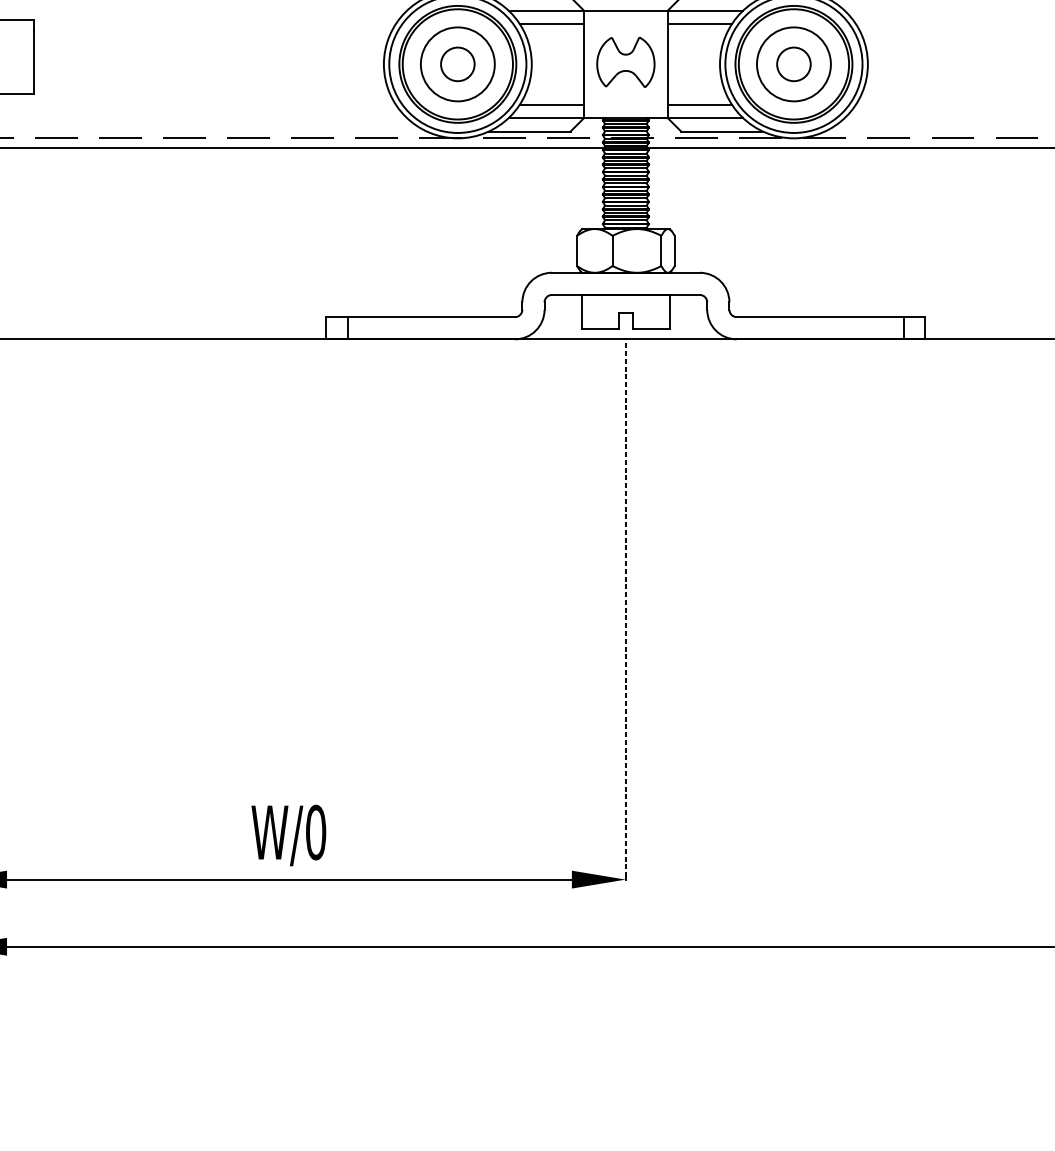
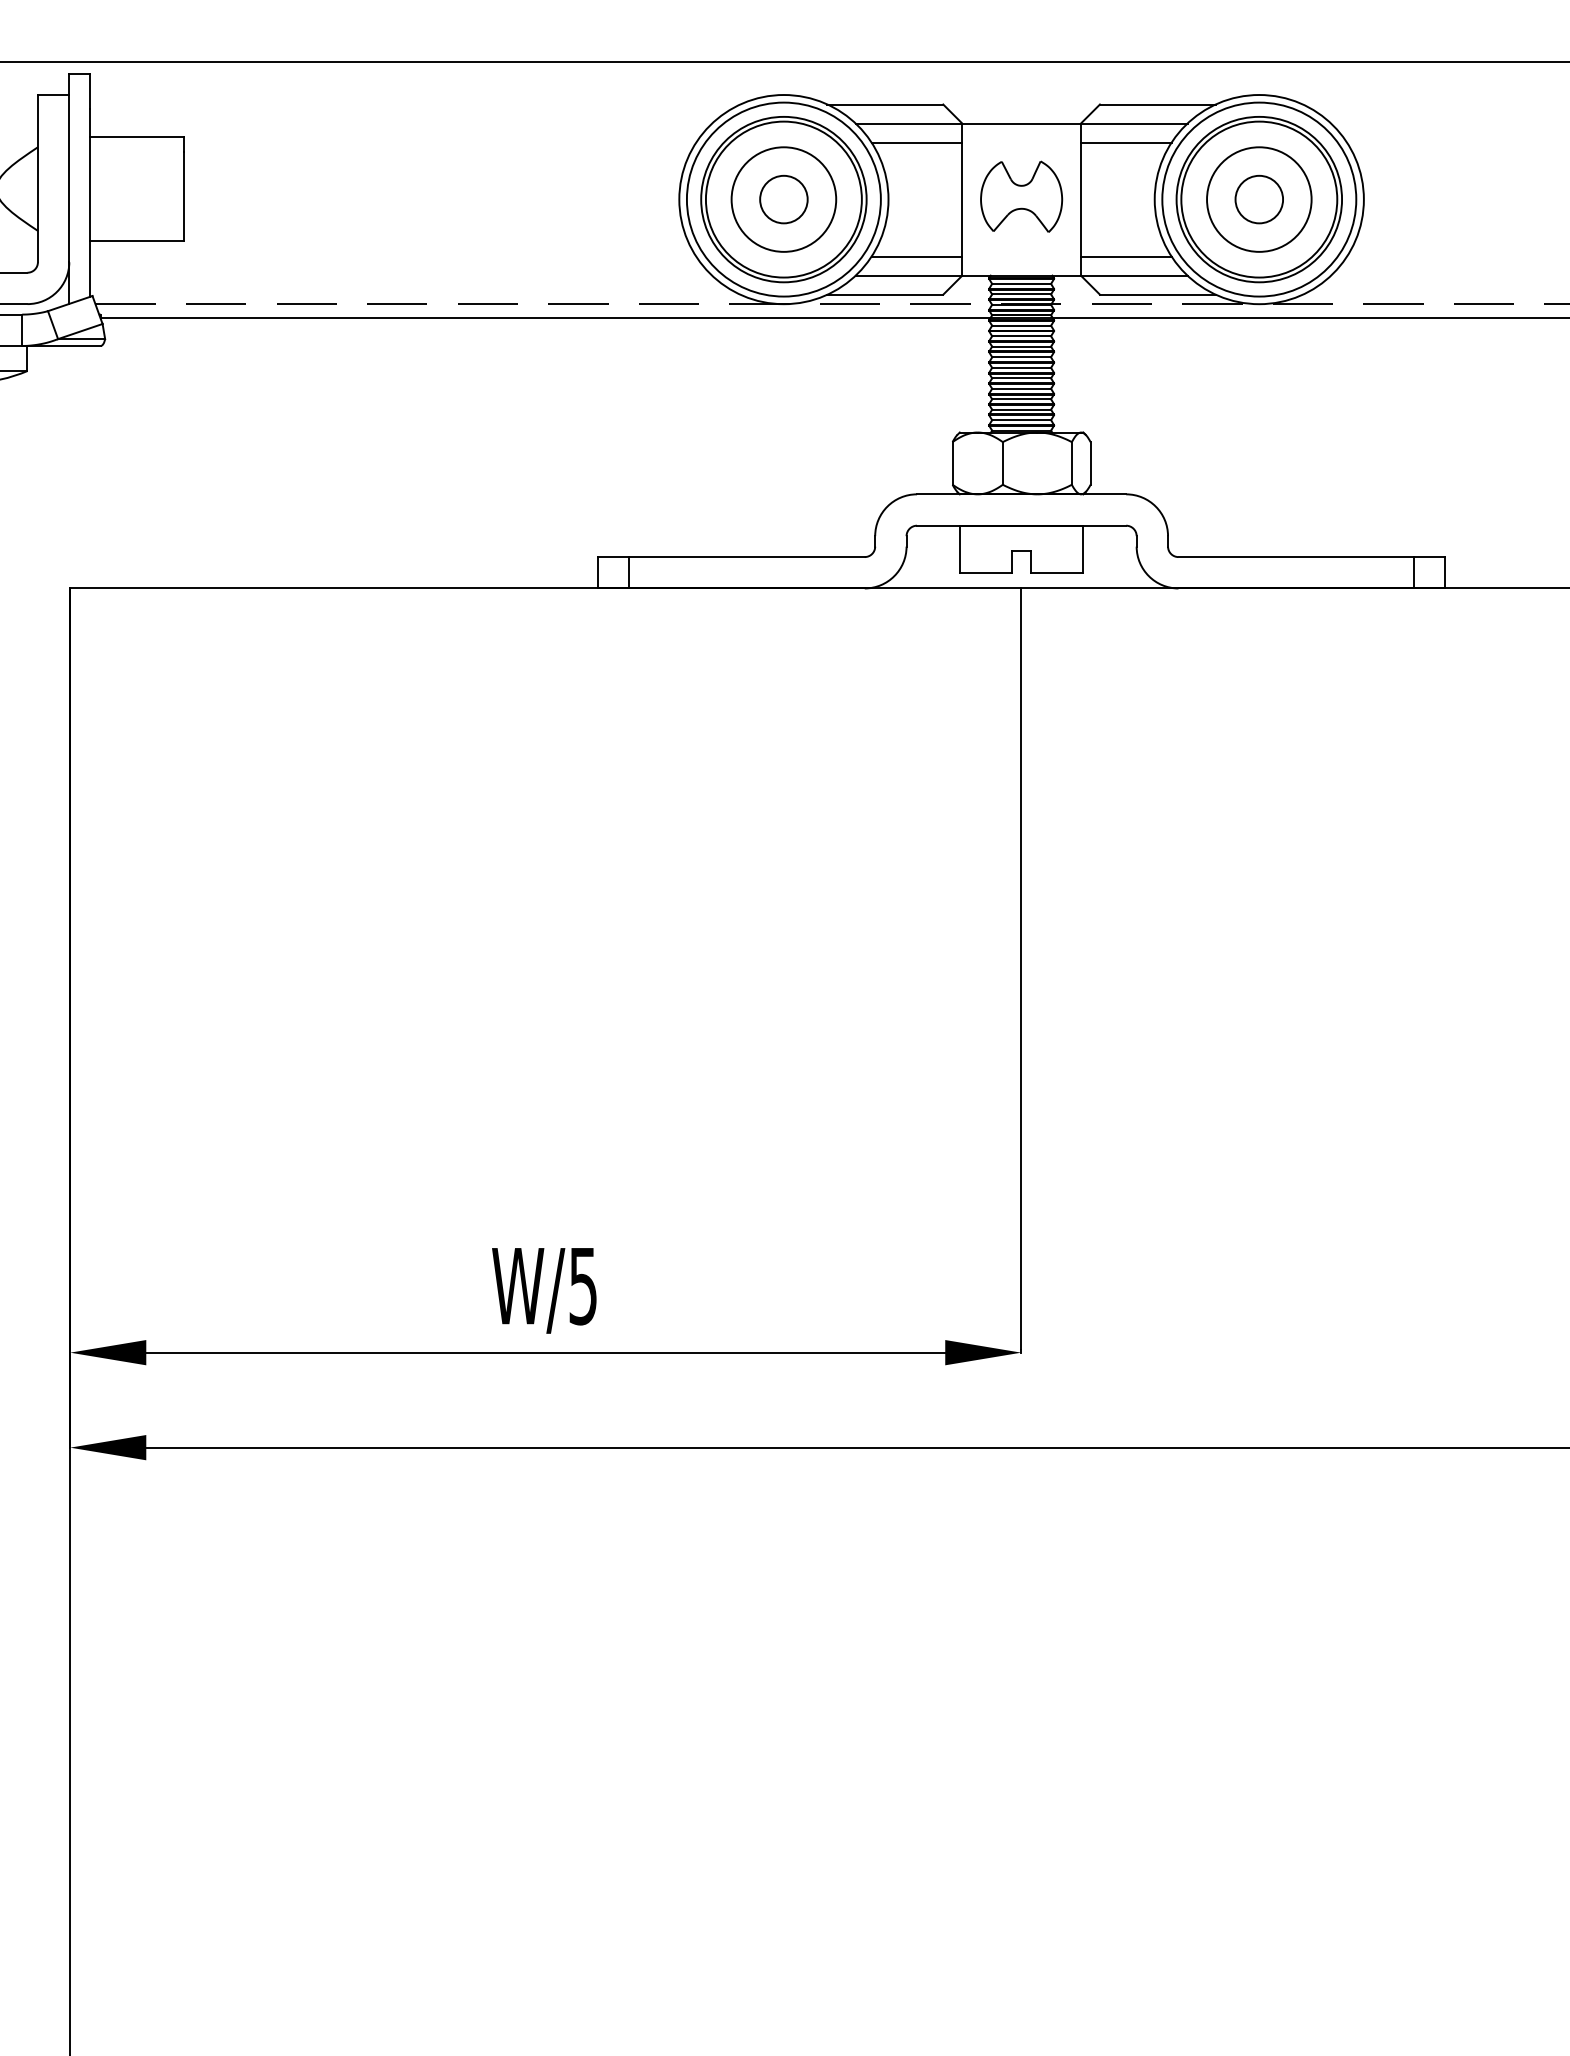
line: (625, 608) -> (1021, 968), dashed -> solid
text: (316, 832) -> (583, 1285), W/0 -> W/5

